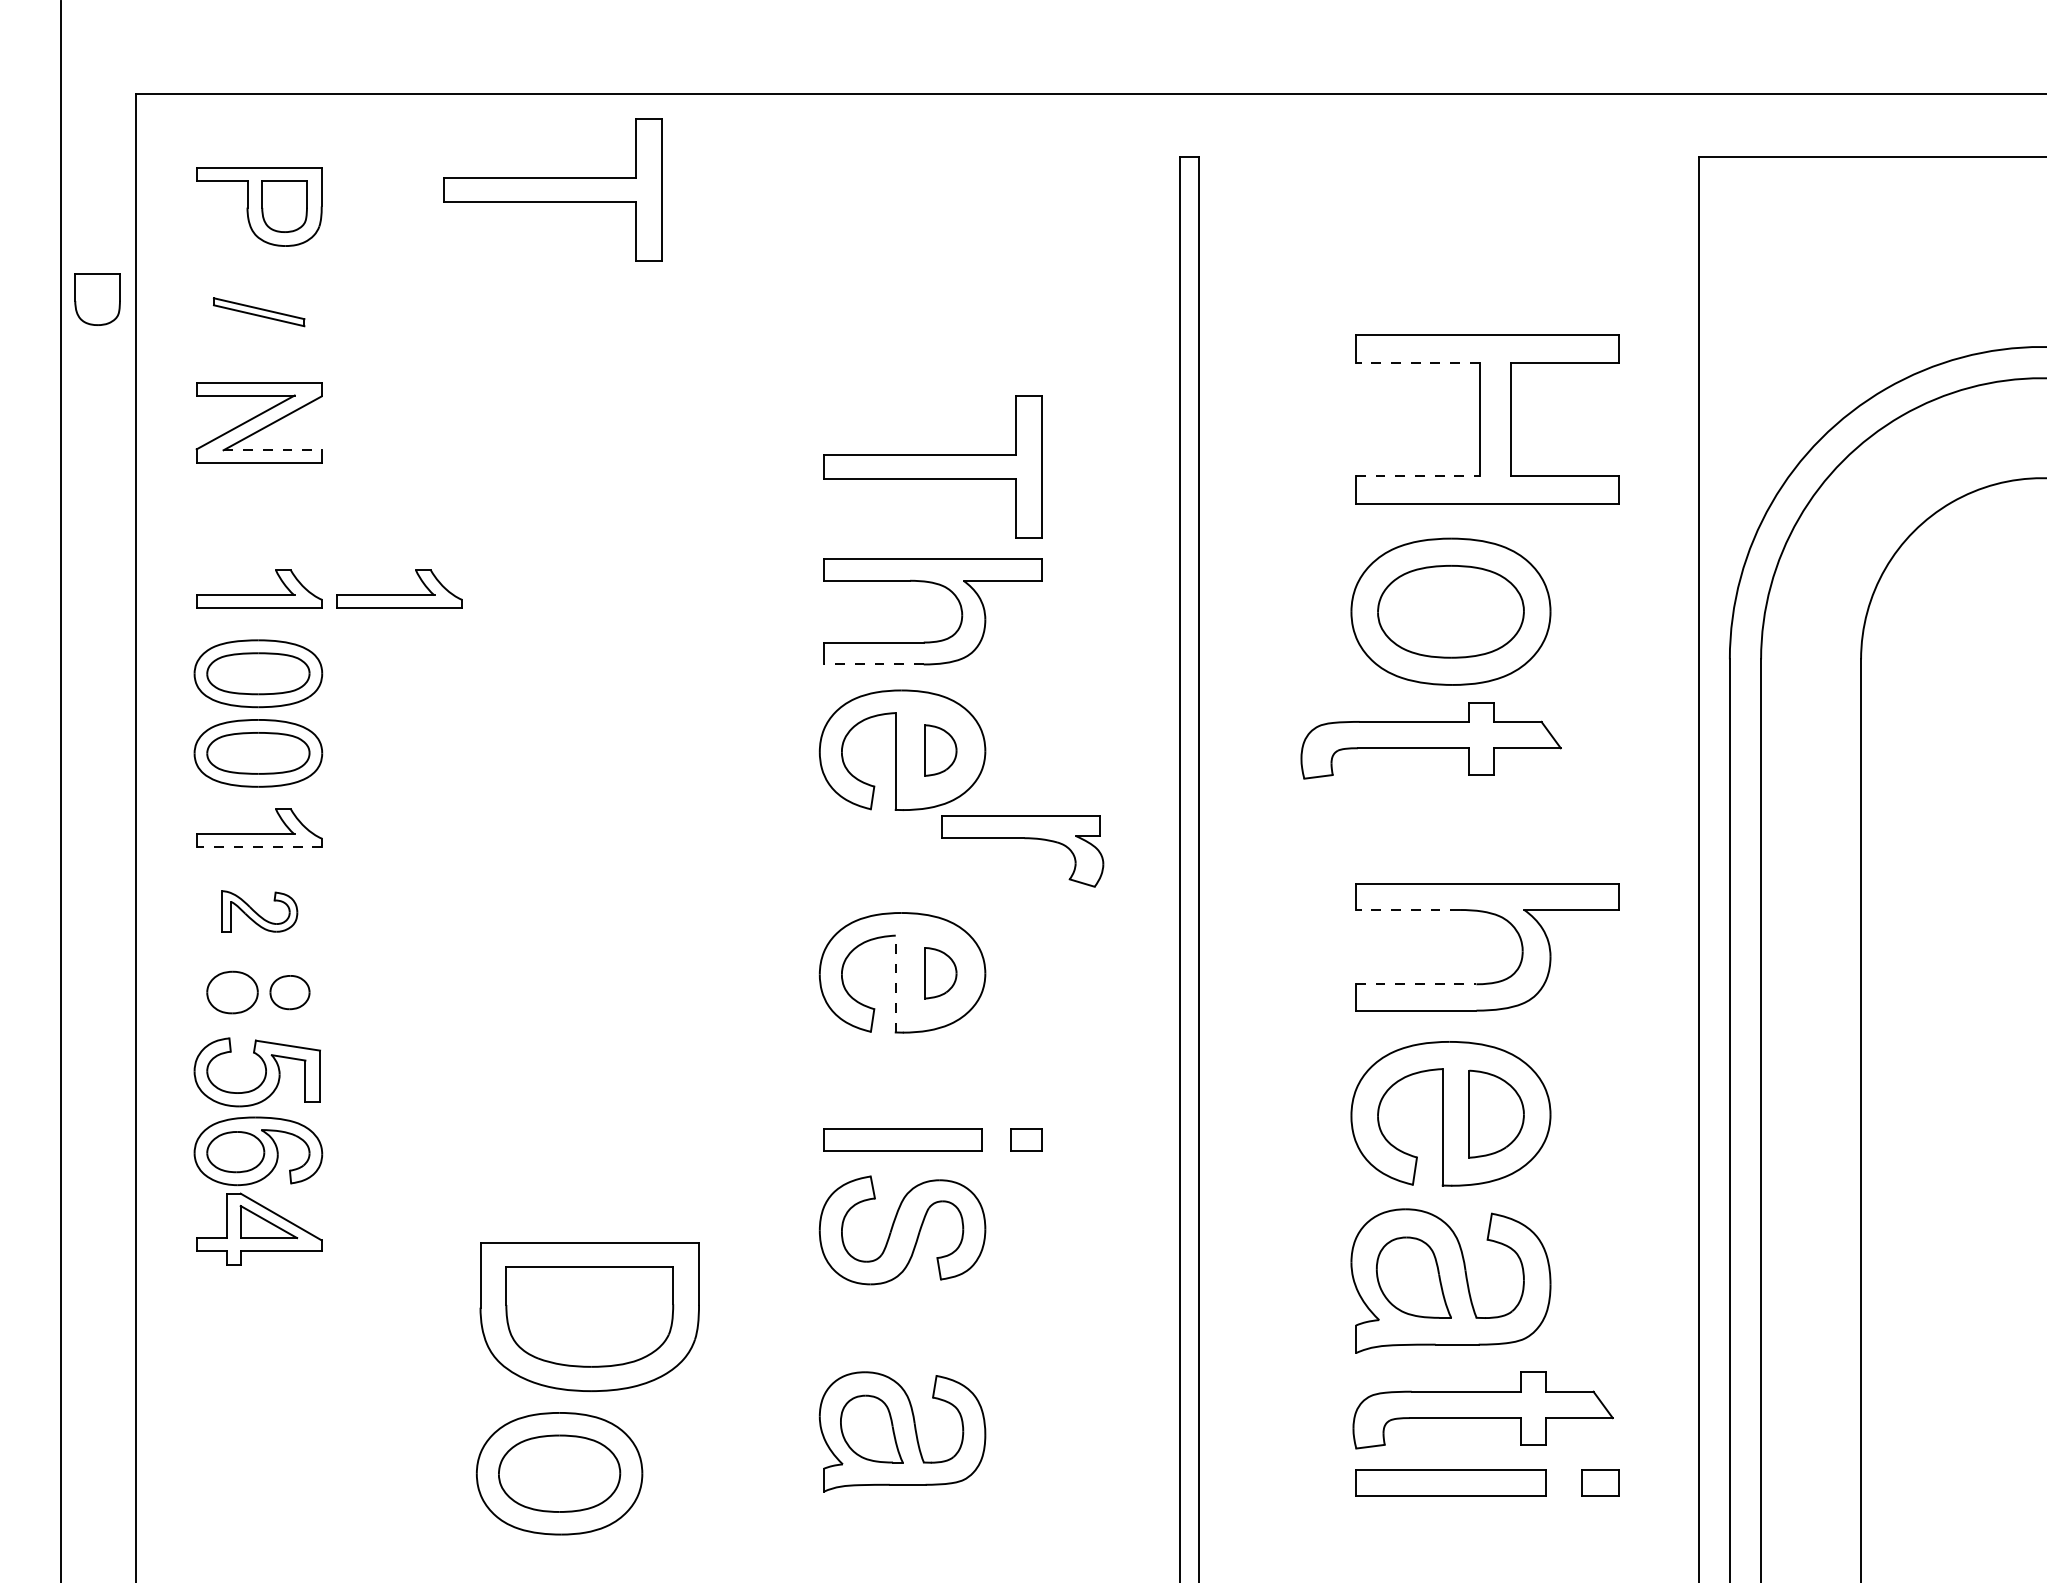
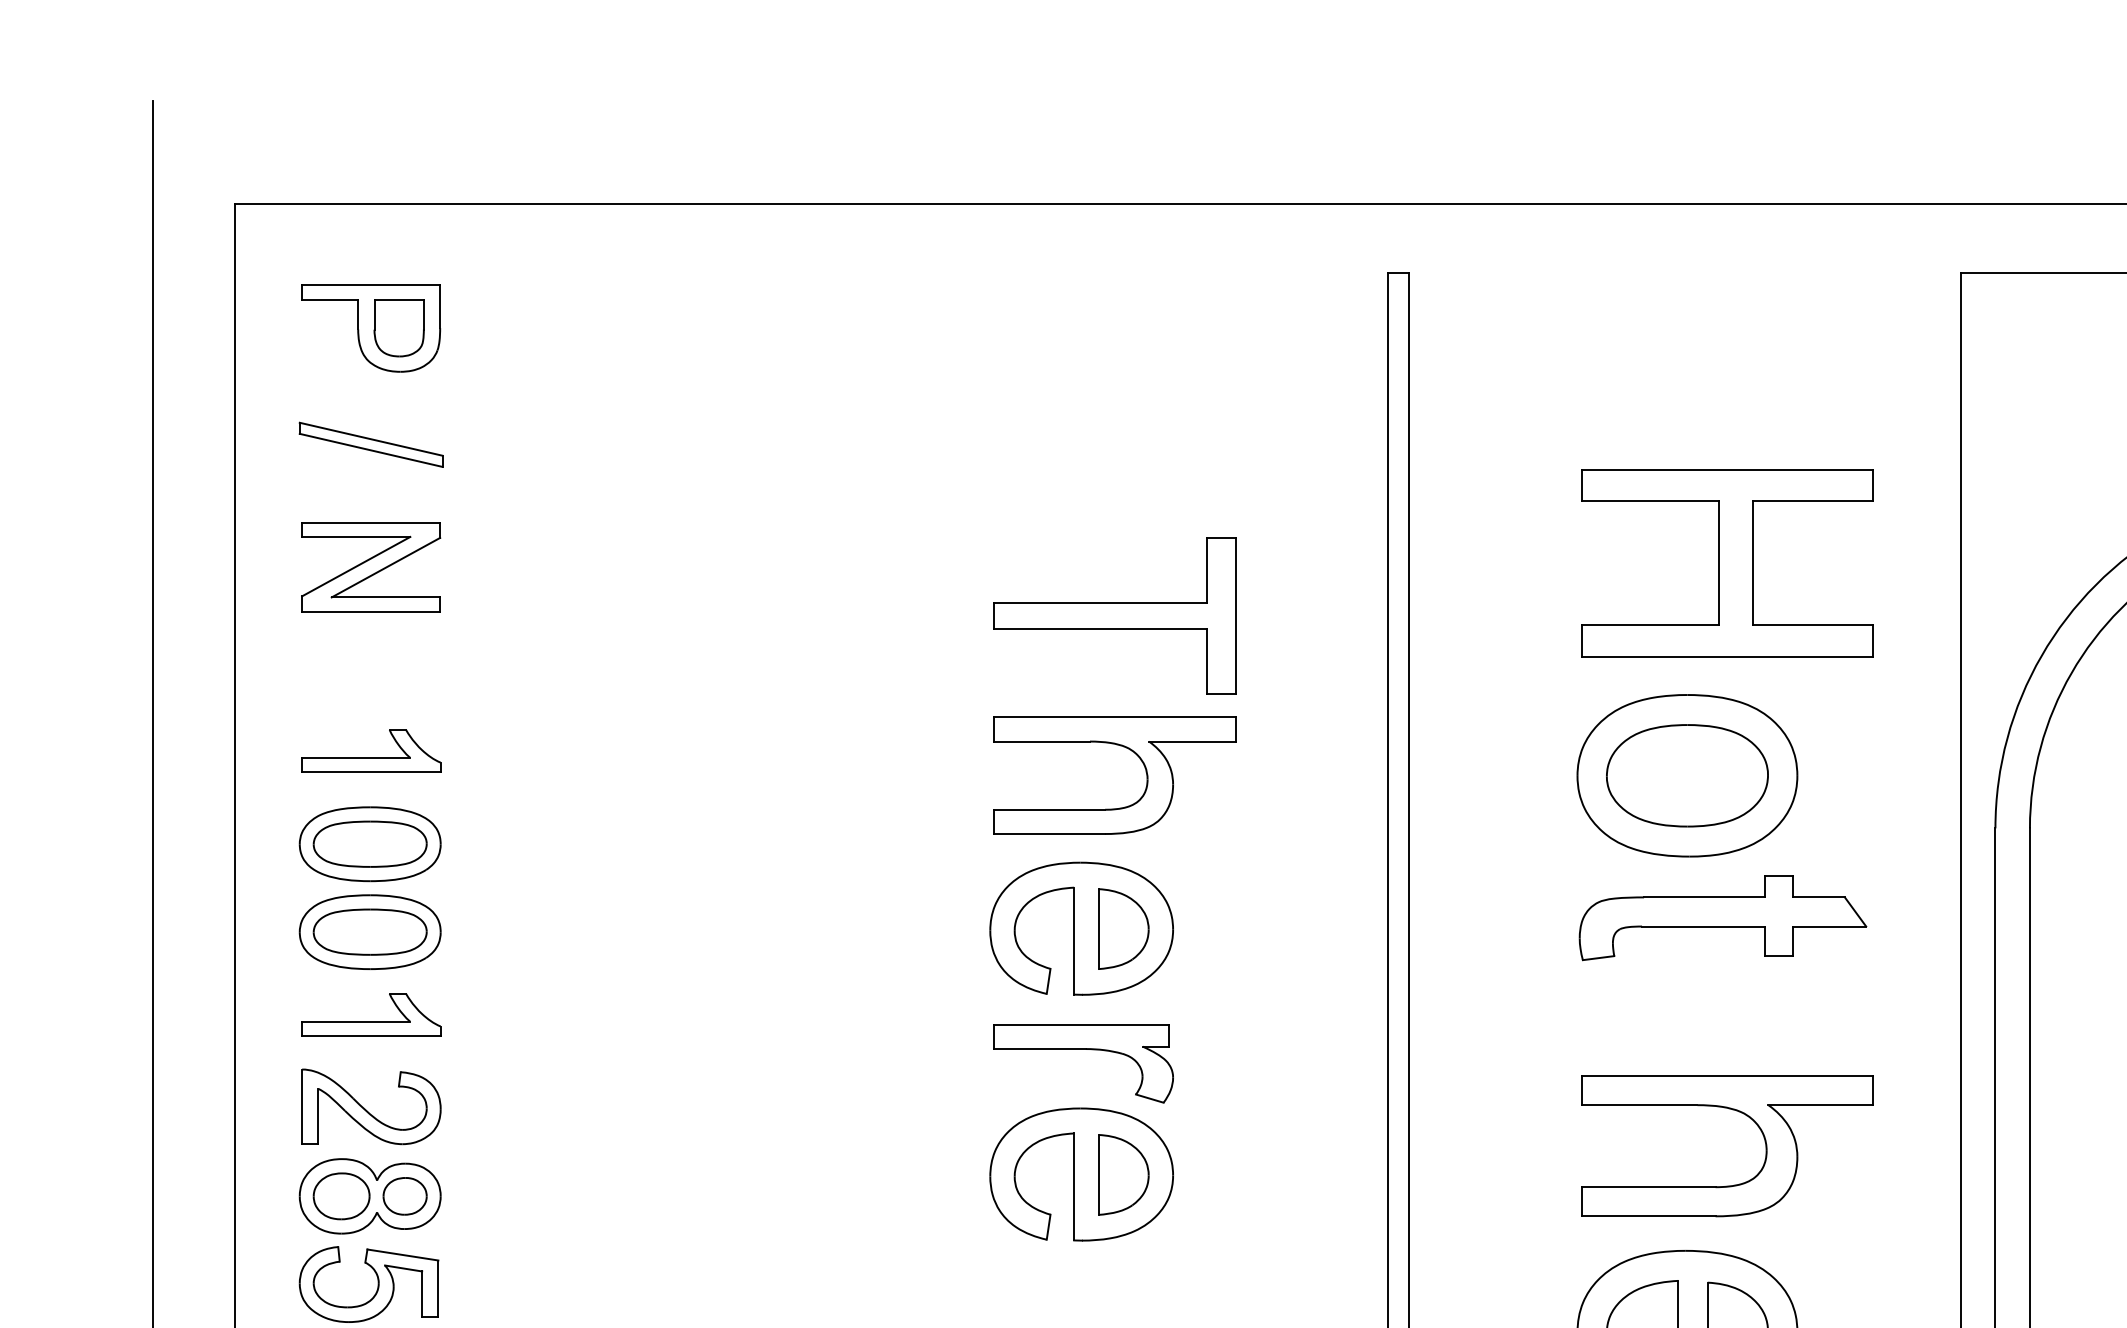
part: (552, 189) -> (695, 309), removed
part: (97, 299) -> (192, 430), removed
part: (258, 312) -> (370, 445), size x1.43
line: (1417, 363) -> (1650, 501), dashed -> solid
line: (273, 450) -> (386, 597), dashed -> solid
line: (1417, 475) -> (1650, 625), dashed -> solid
part: (399, 588) -> (526, 750), removed
line: (873, 664) -> (1049, 834), dashed -> solid
part: (1430, 740) -> (1722, 917), moved
part: (940, 750) -> (1123, 929), size x1.43
part: (1025, 839) -> (1087, 1050), moved
line: (259, 846) -> (371, 1035), dashed -> solid
line: (1407, 910) -> (1639, 1105), dashed -> solid
part: (259, 911) -> (371, 1106), size x1.67
part: (940, 973) -> (1123, 1175), size x1.43
line: (895, 983) -> (1073, 1186), dashed -> solid
line: (1416, 984) -> (1649, 1187), dashed -> solid
part: (258, 992) -> (370, 1196), added

